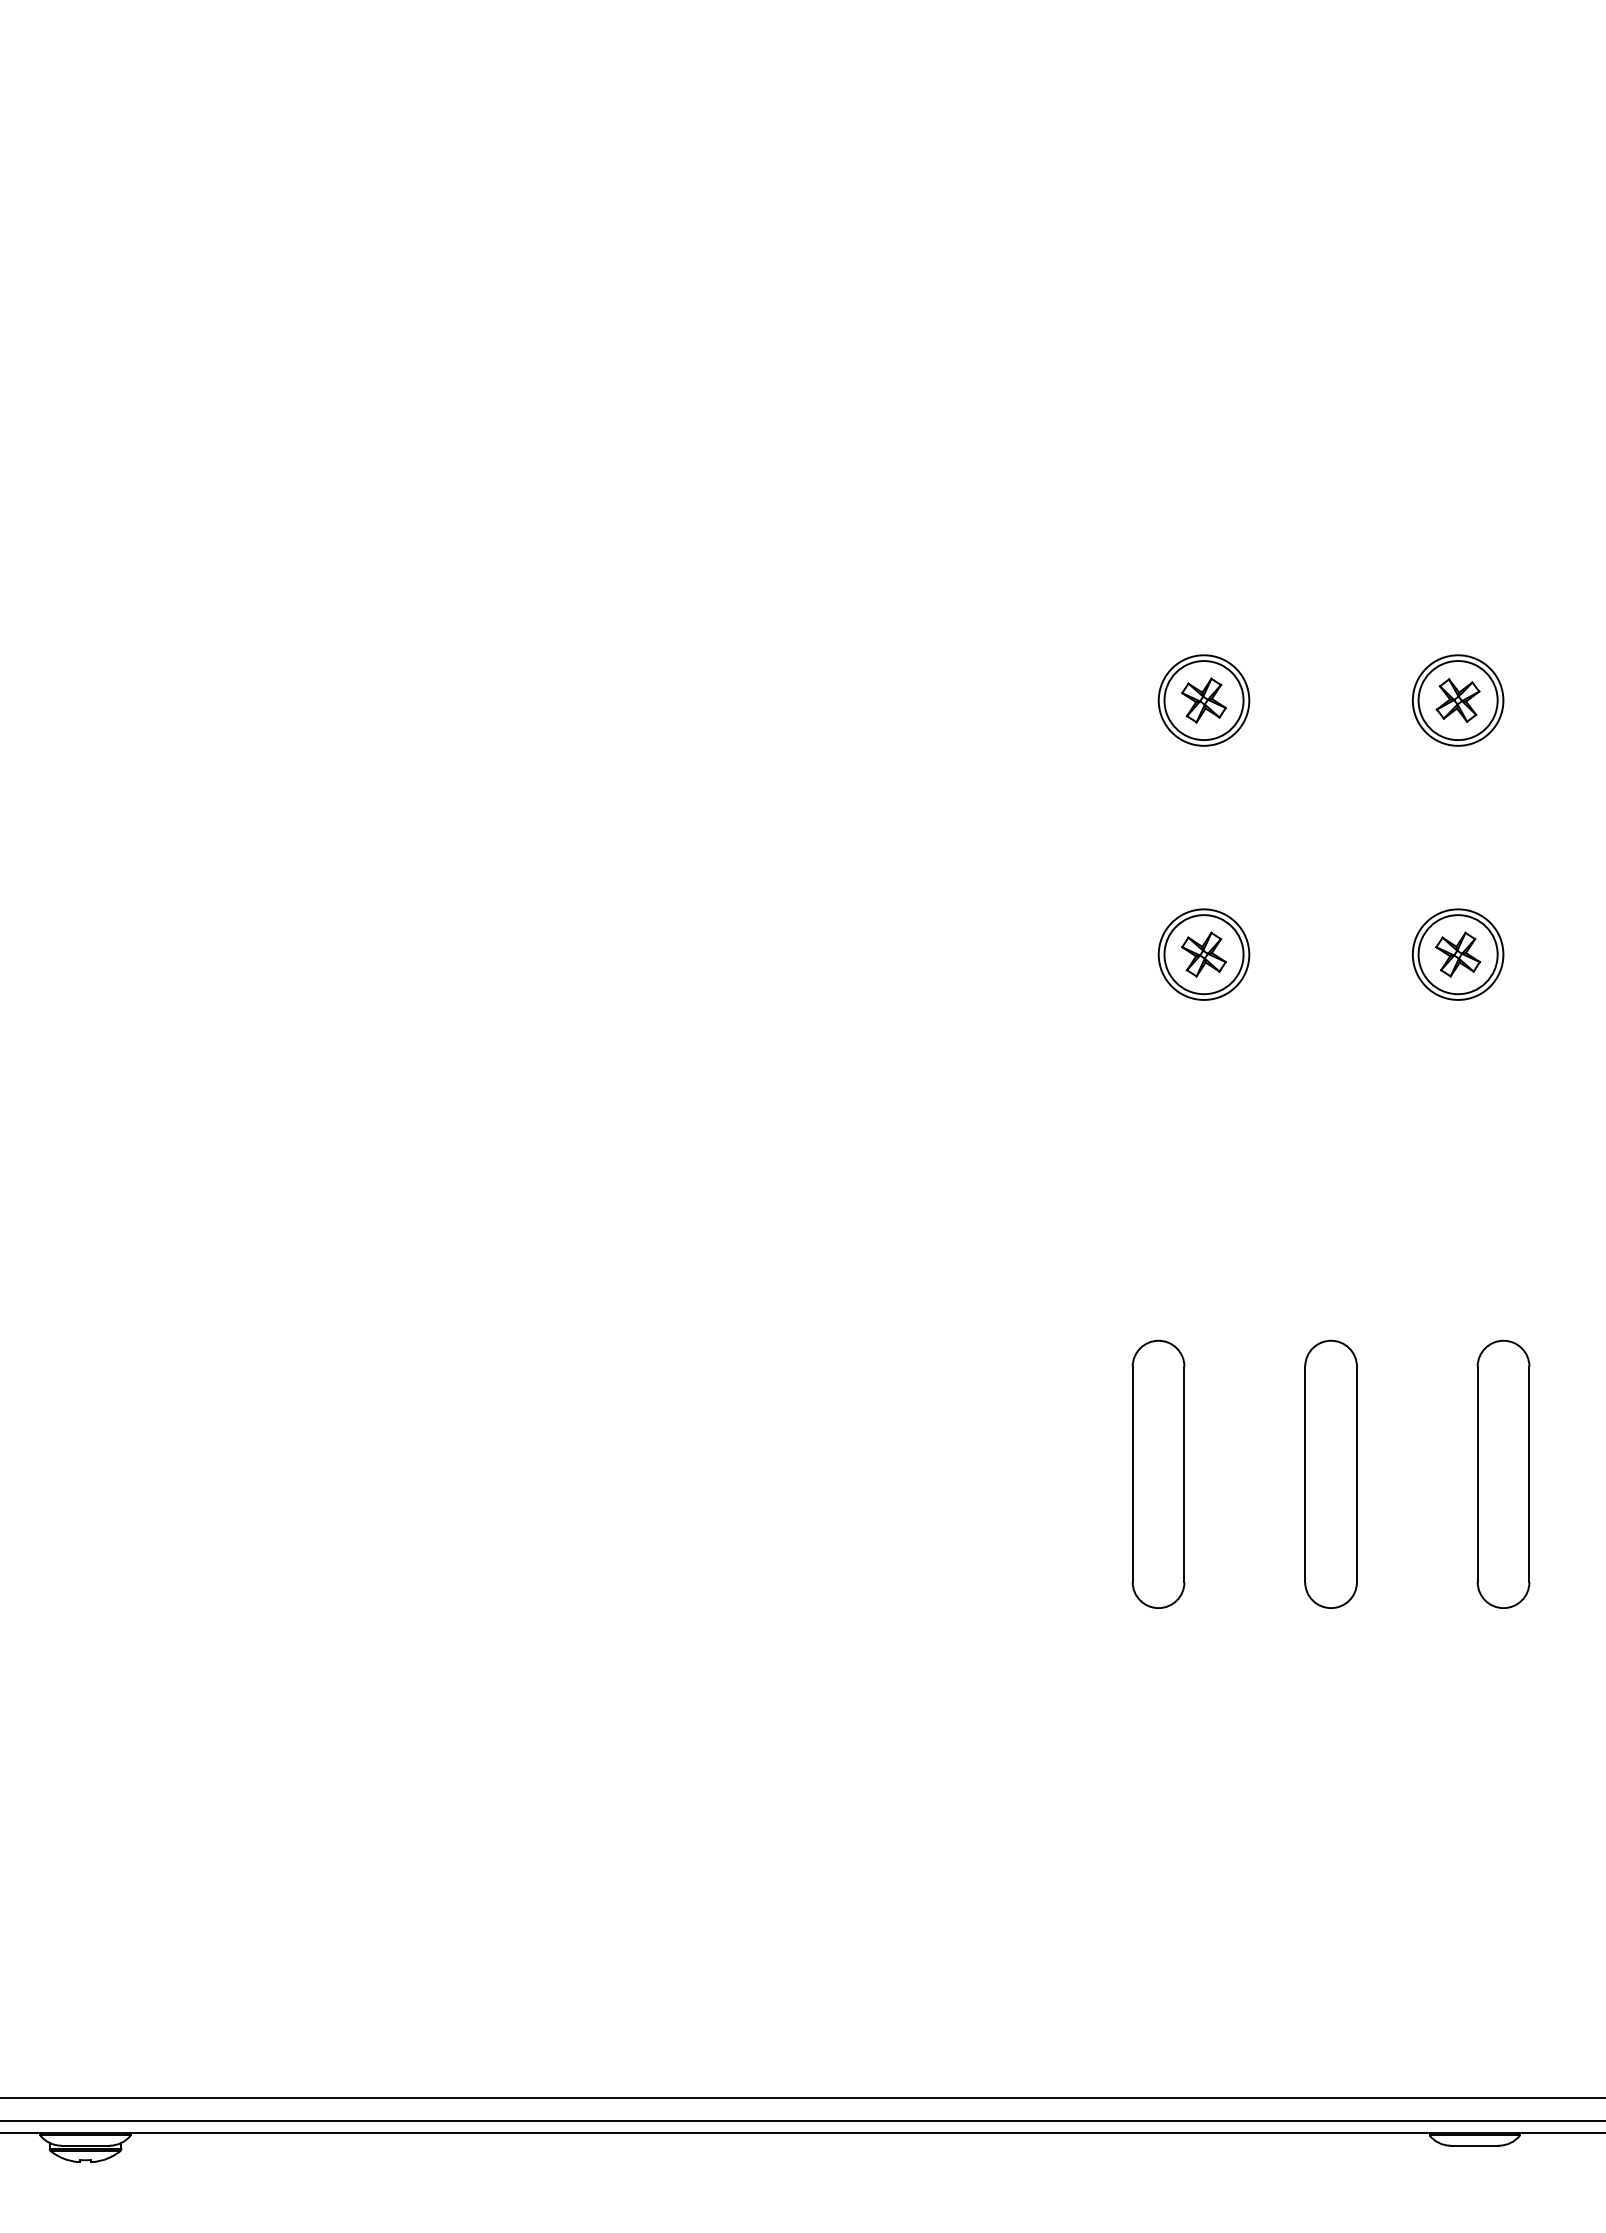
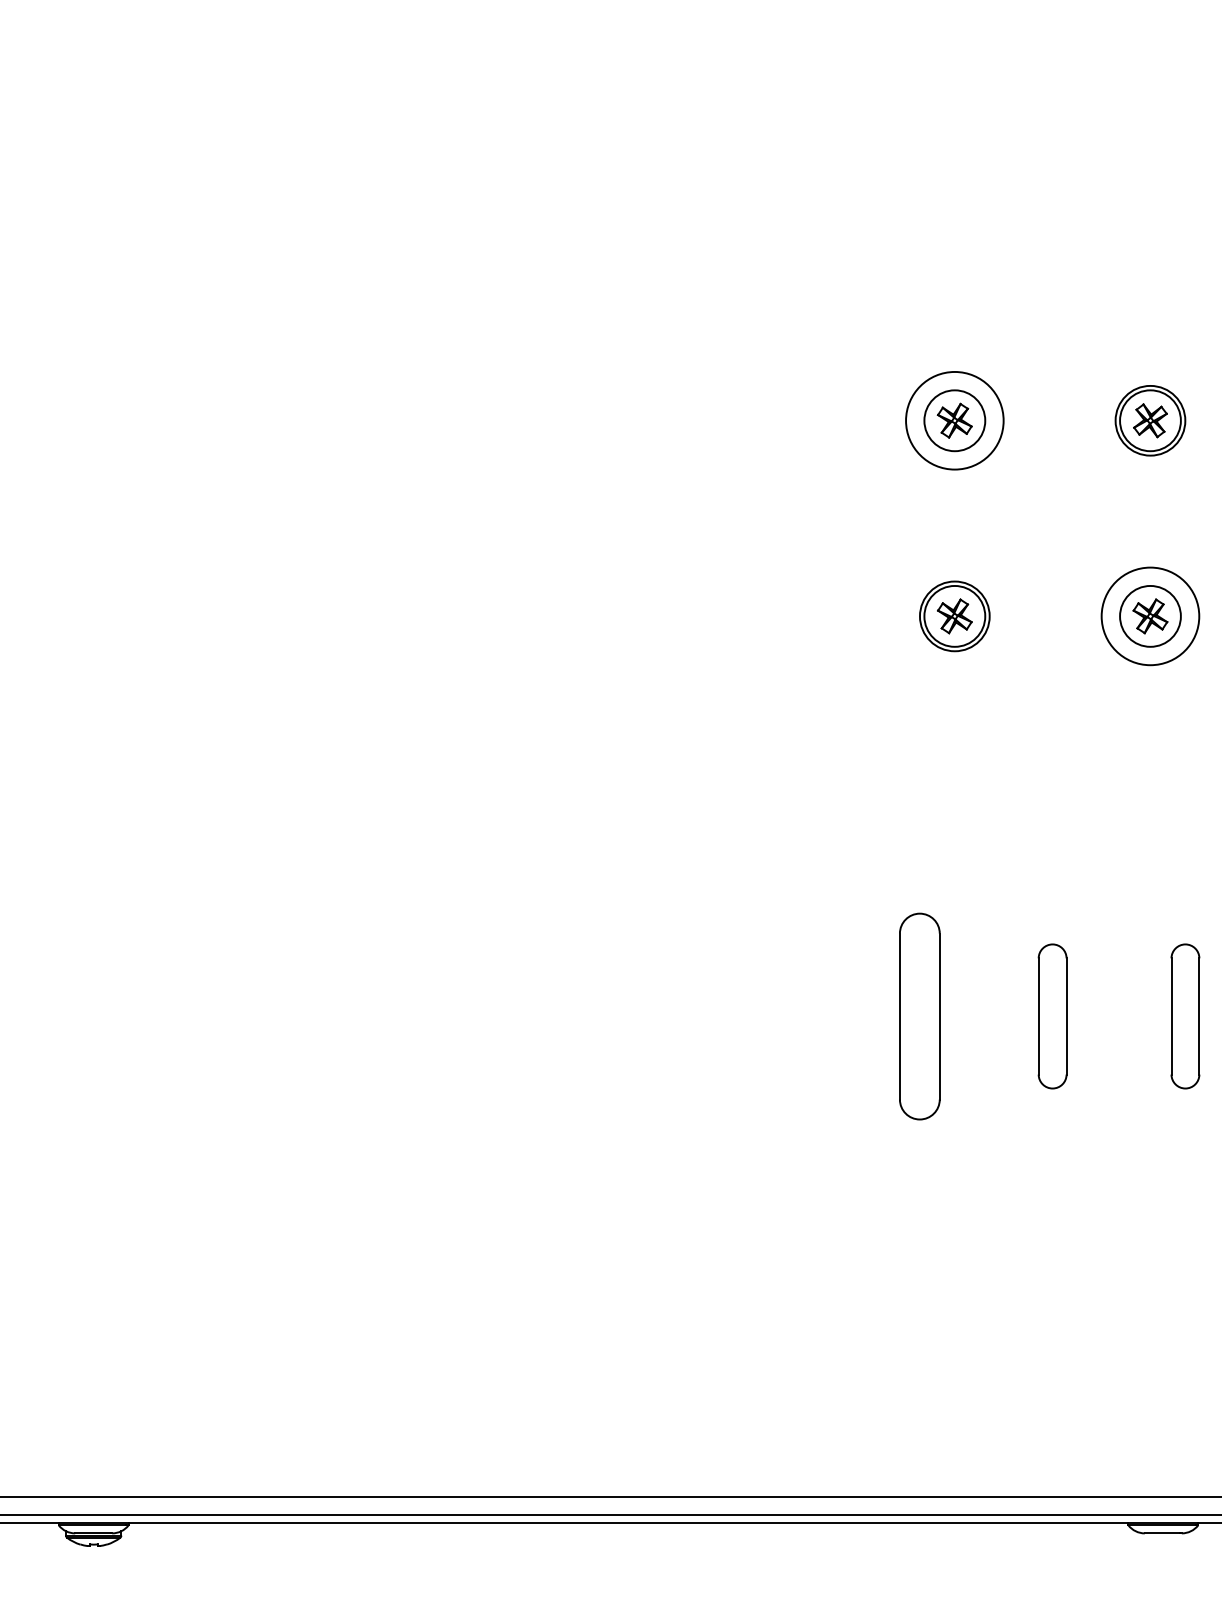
circle: (1203, 700) -> (954, 420), size x1.4
circle: (1457, 954) -> (1149, 616), size x1.4
part: (1330, 1473) -> (1052, 1015), size x0.7
part: (1503, 1473) -> (1185, 1015), size x0.7

